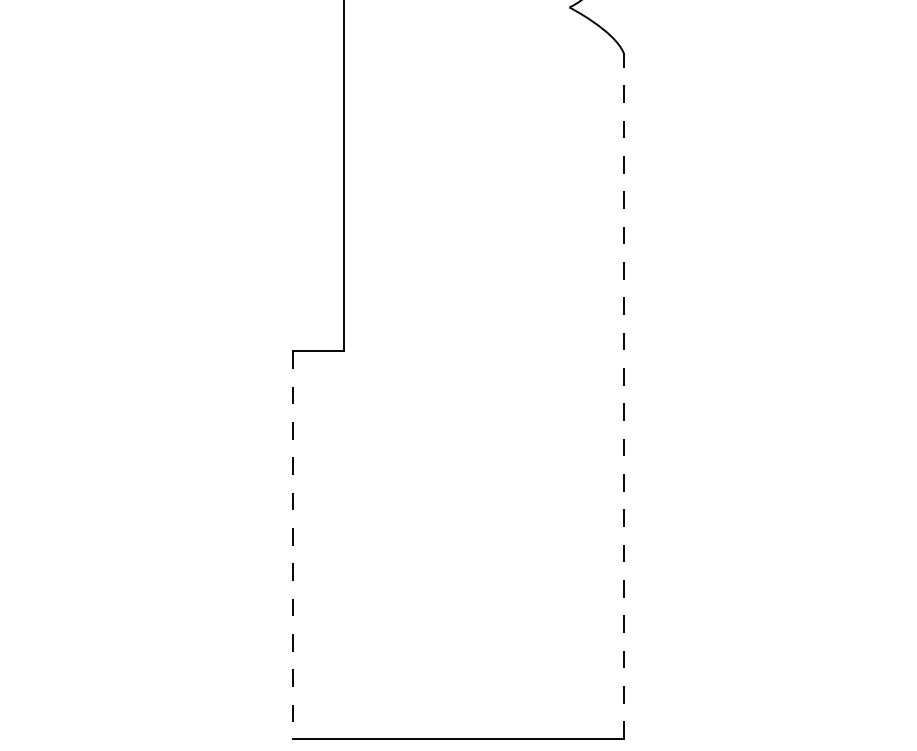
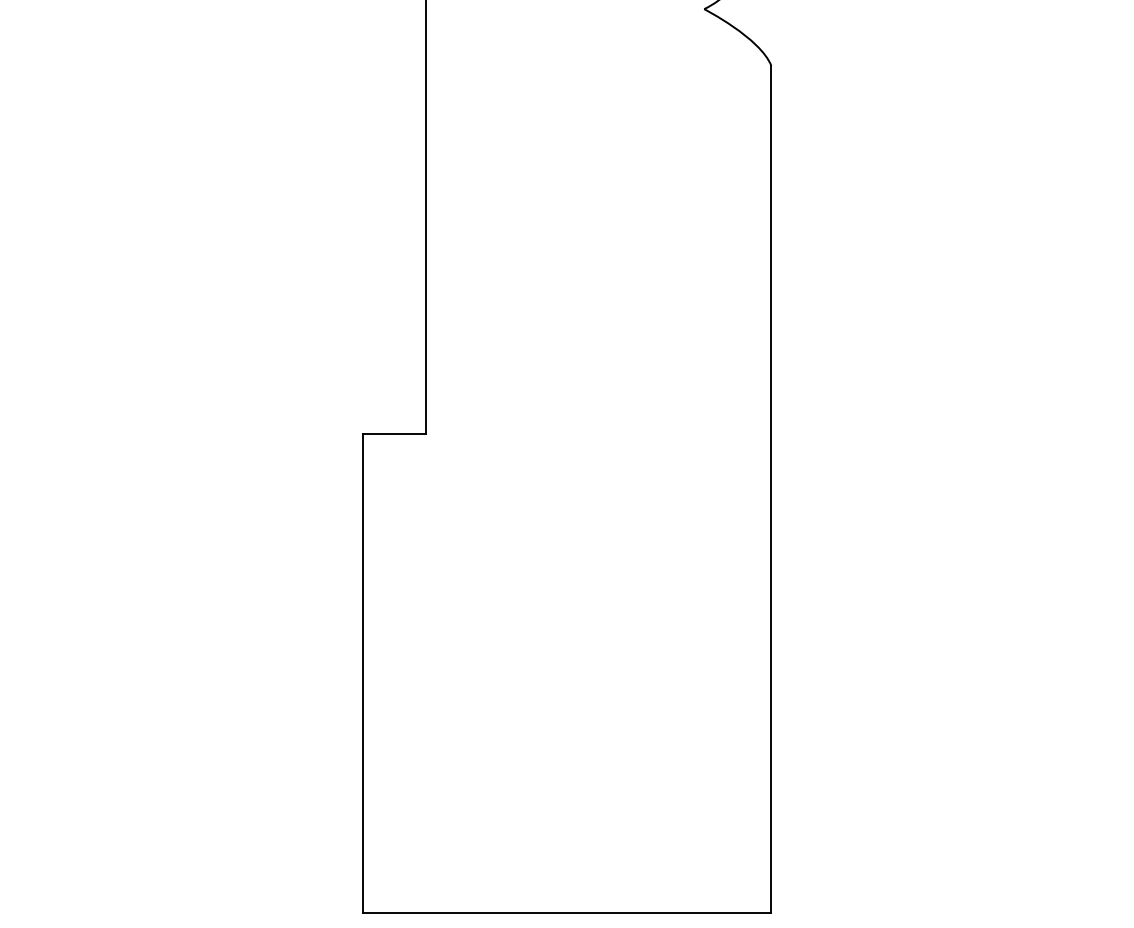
line: (623, 396) -> (771, 489), dashed -> solid
line: (293, 545) -> (362, 673), dashed -> solid

